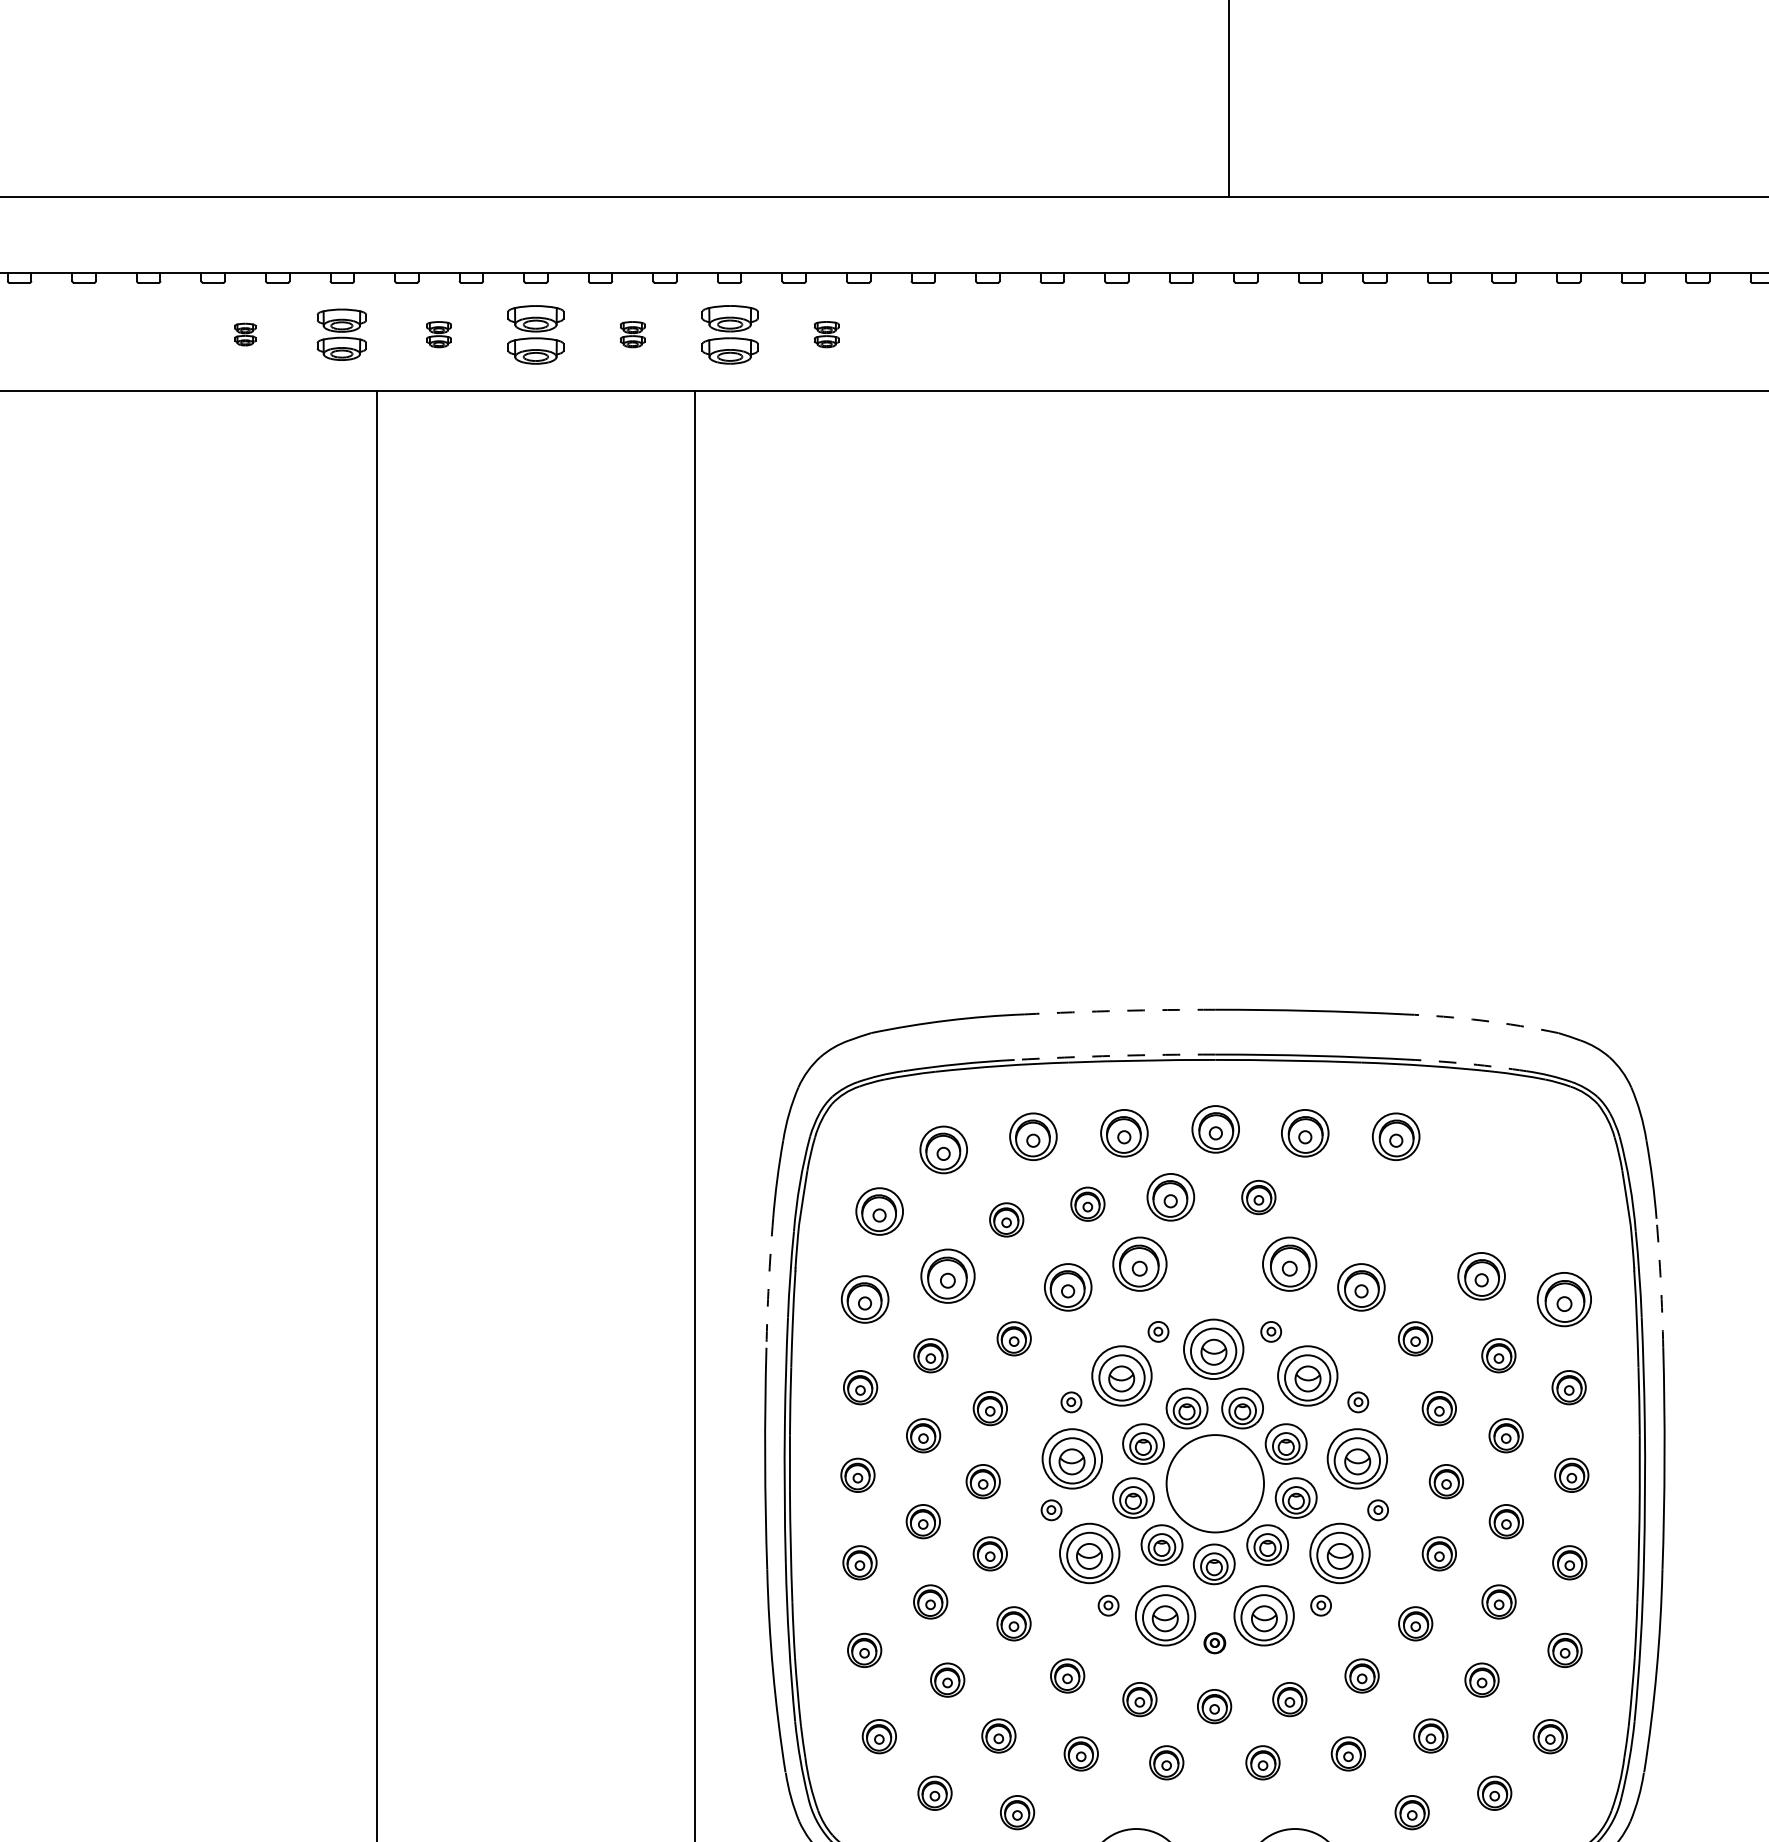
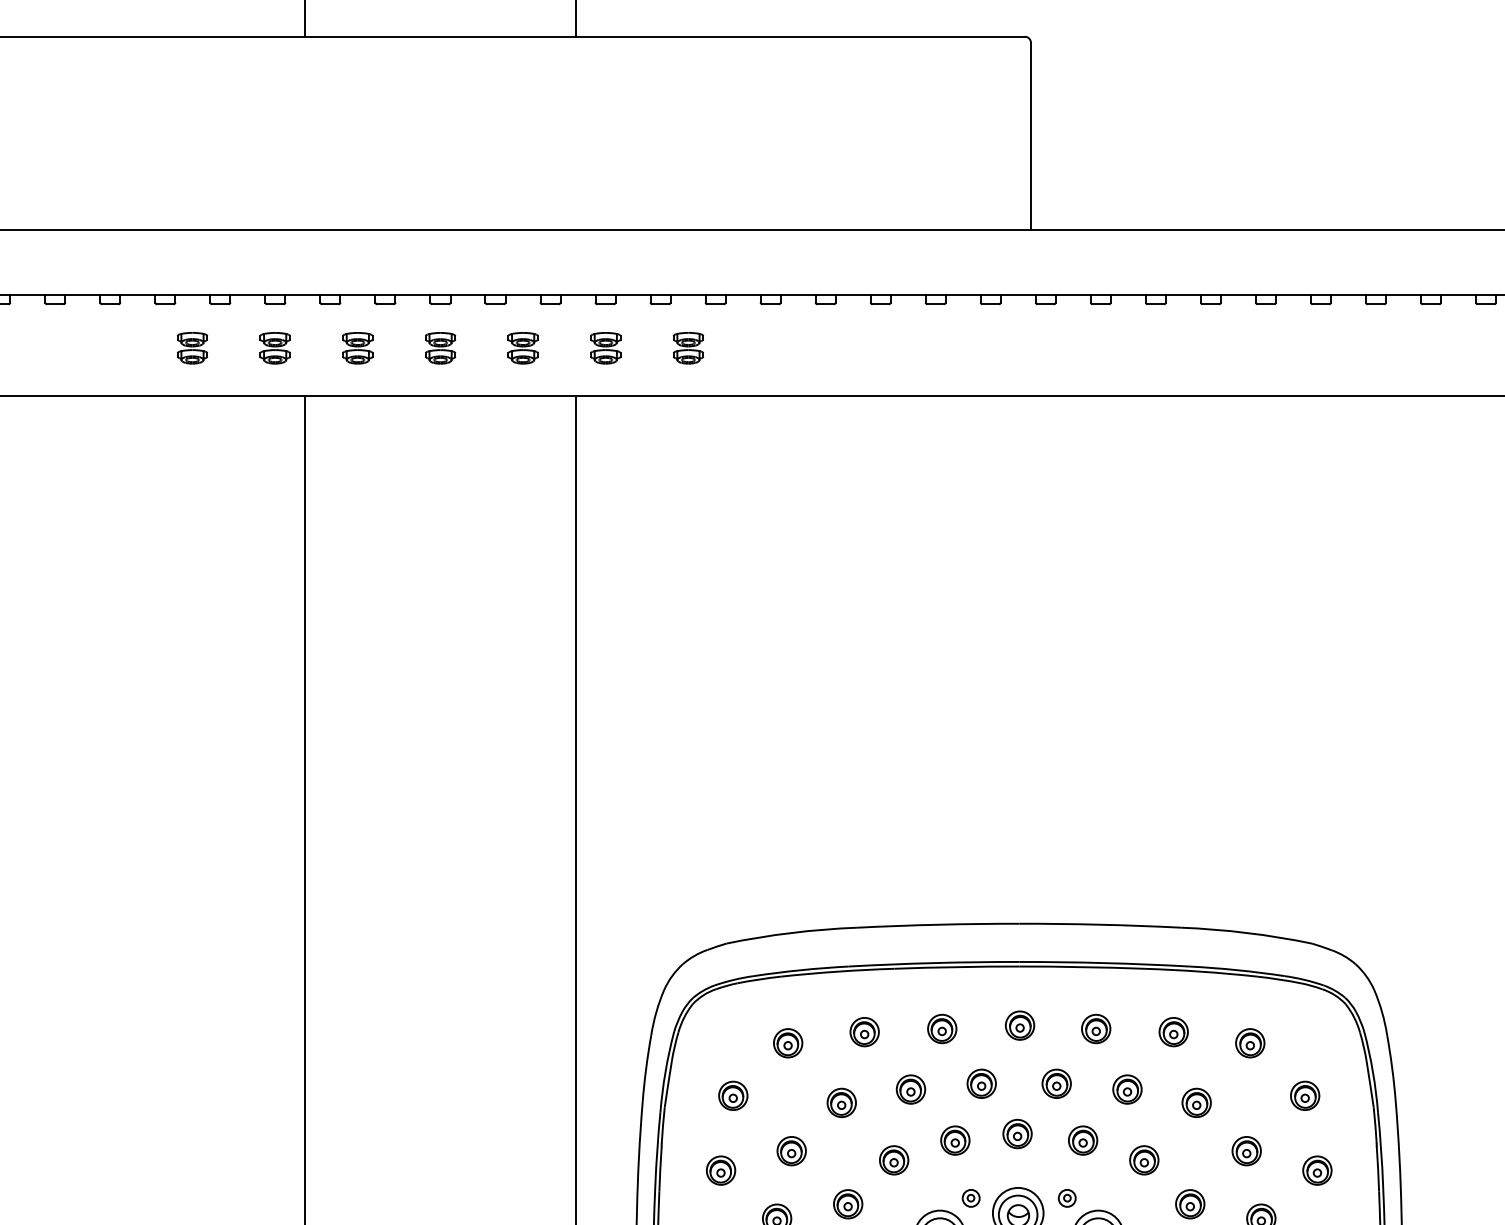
part: (245, 334) -> (192, 348), size x1.67
part: (342, 334) -> (275, 348), size x0.71
part: (438, 334) -> (357, 348), size x1.43
part: (536, 334) -> (440, 348), size x0.62
part: (632, 334) -> (522, 348), size x1.43
part: (729, 334) -> (605, 348), size x0.62
part: (826, 334) -> (688, 348), size x1.43
arc: (1120, 1010) -> (938, 924), dashed -> solid
arc: (1482, 1020) -> (1247, 932), dashed -> solid
arc: (1114, 1055) -> (933, 962), dashed -> solid
arc: (1470, 1064) -> (1237, 970), dashed -> solid
part: (1215, 1128) -> (1019, 1024), size x0.71
part: (1124, 1132) -> (942, 1028), size x0.71
part: (1304, 1132) -> (1095, 1028), size x0.71
part: (1033, 1136) -> (864, 1031), size x0.71
part: (1395, 1136) -> (1173, 1031), size x0.71
part: (943, 1149) -> (787, 1042), size x0.71
part: (1485, 1149) -> (1249, 1042), added
part: (1170, 1197) -> (981, 1083), size x0.71
part: (1341, 1203) -> (1127, 1088), added
part: (878, 1211) -> (732, 1095), size x0.71
part: (1549, 1211) -> (1304, 1095), added
part: (1422, 1219) -> (1196, 1102), added
part: (1212, 1255) -> (1017, 1133), added
part: (1139, 1263) -> (954, 1140), size x0.62
part: (1289, 1263) -> (1082, 1140), size x0.62
part: (947, 1276) -> (791, 1151), size x0.62
part: (1481, 1276) -> (1246, 1151), size x0.71
arc: (768, 1283) -> (638, 1157), dashed -> solid
arc: (1660, 1283) -> (1399, 1157), dashed -> solid
part: (1067, 1286) -> (893, 1159), size x0.71
part: (1361, 1286) -> (1144, 1159), size x0.71
part: (864, 1298) -> (720, 1169), size x0.71
part: (1564, 1298) -> (1317, 1169), size x0.62

